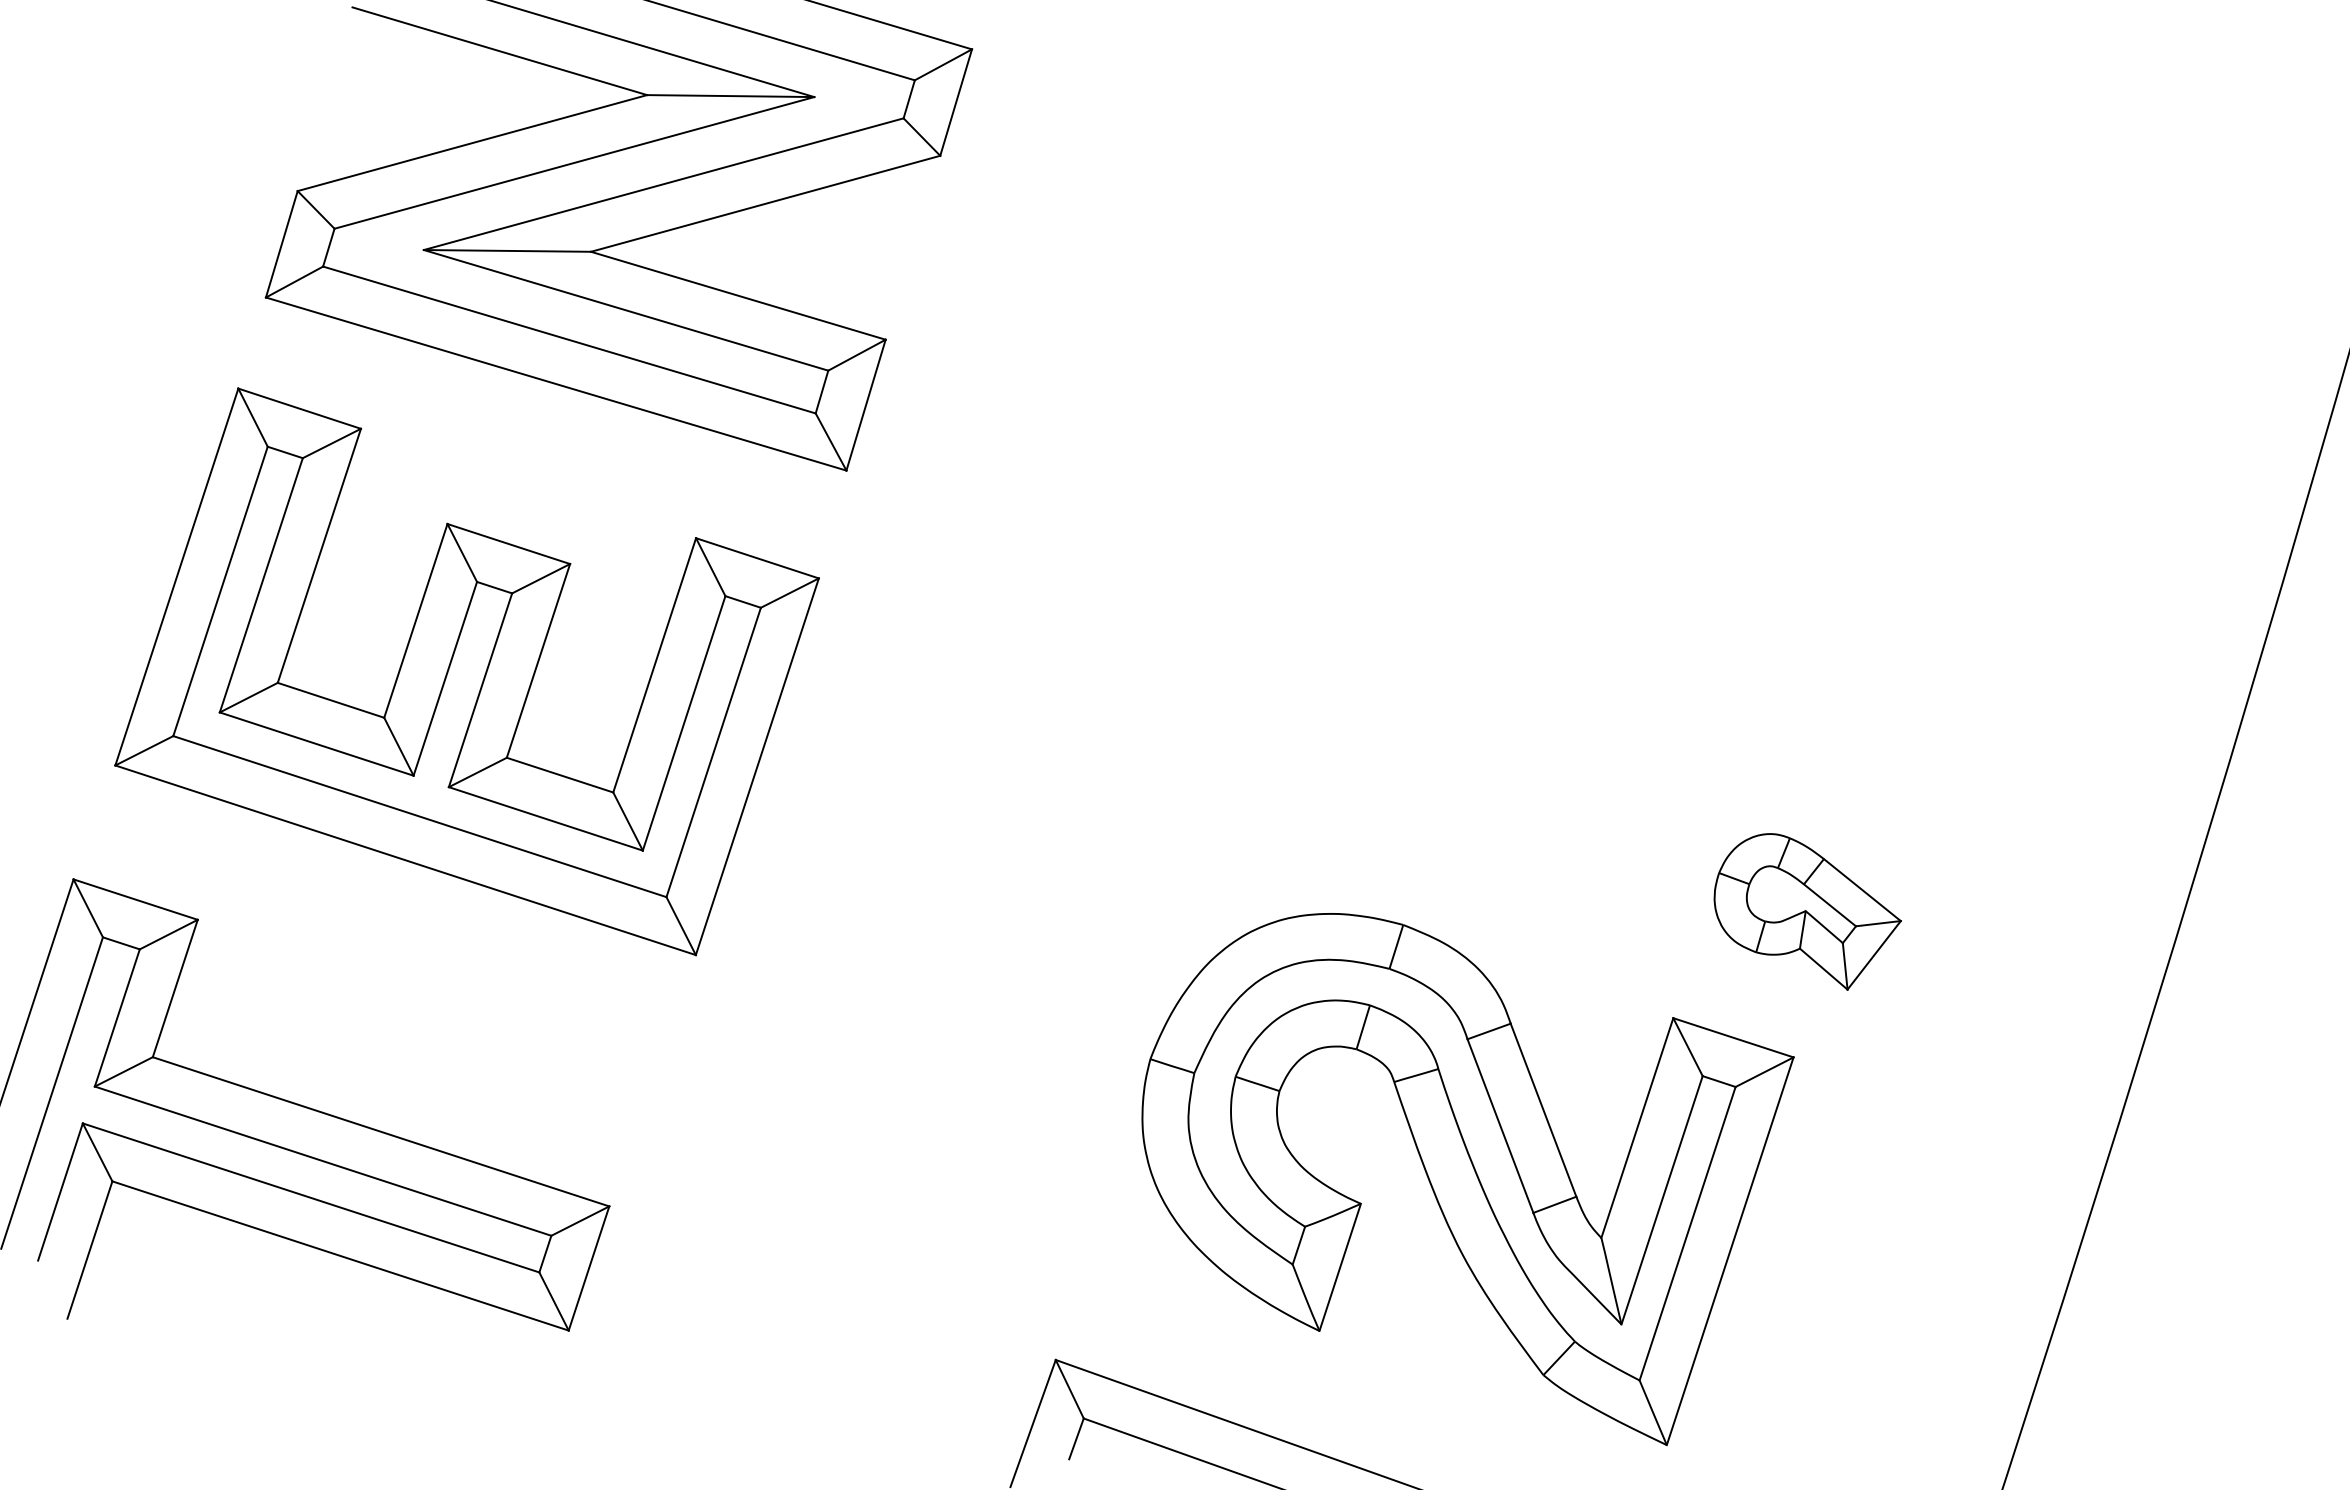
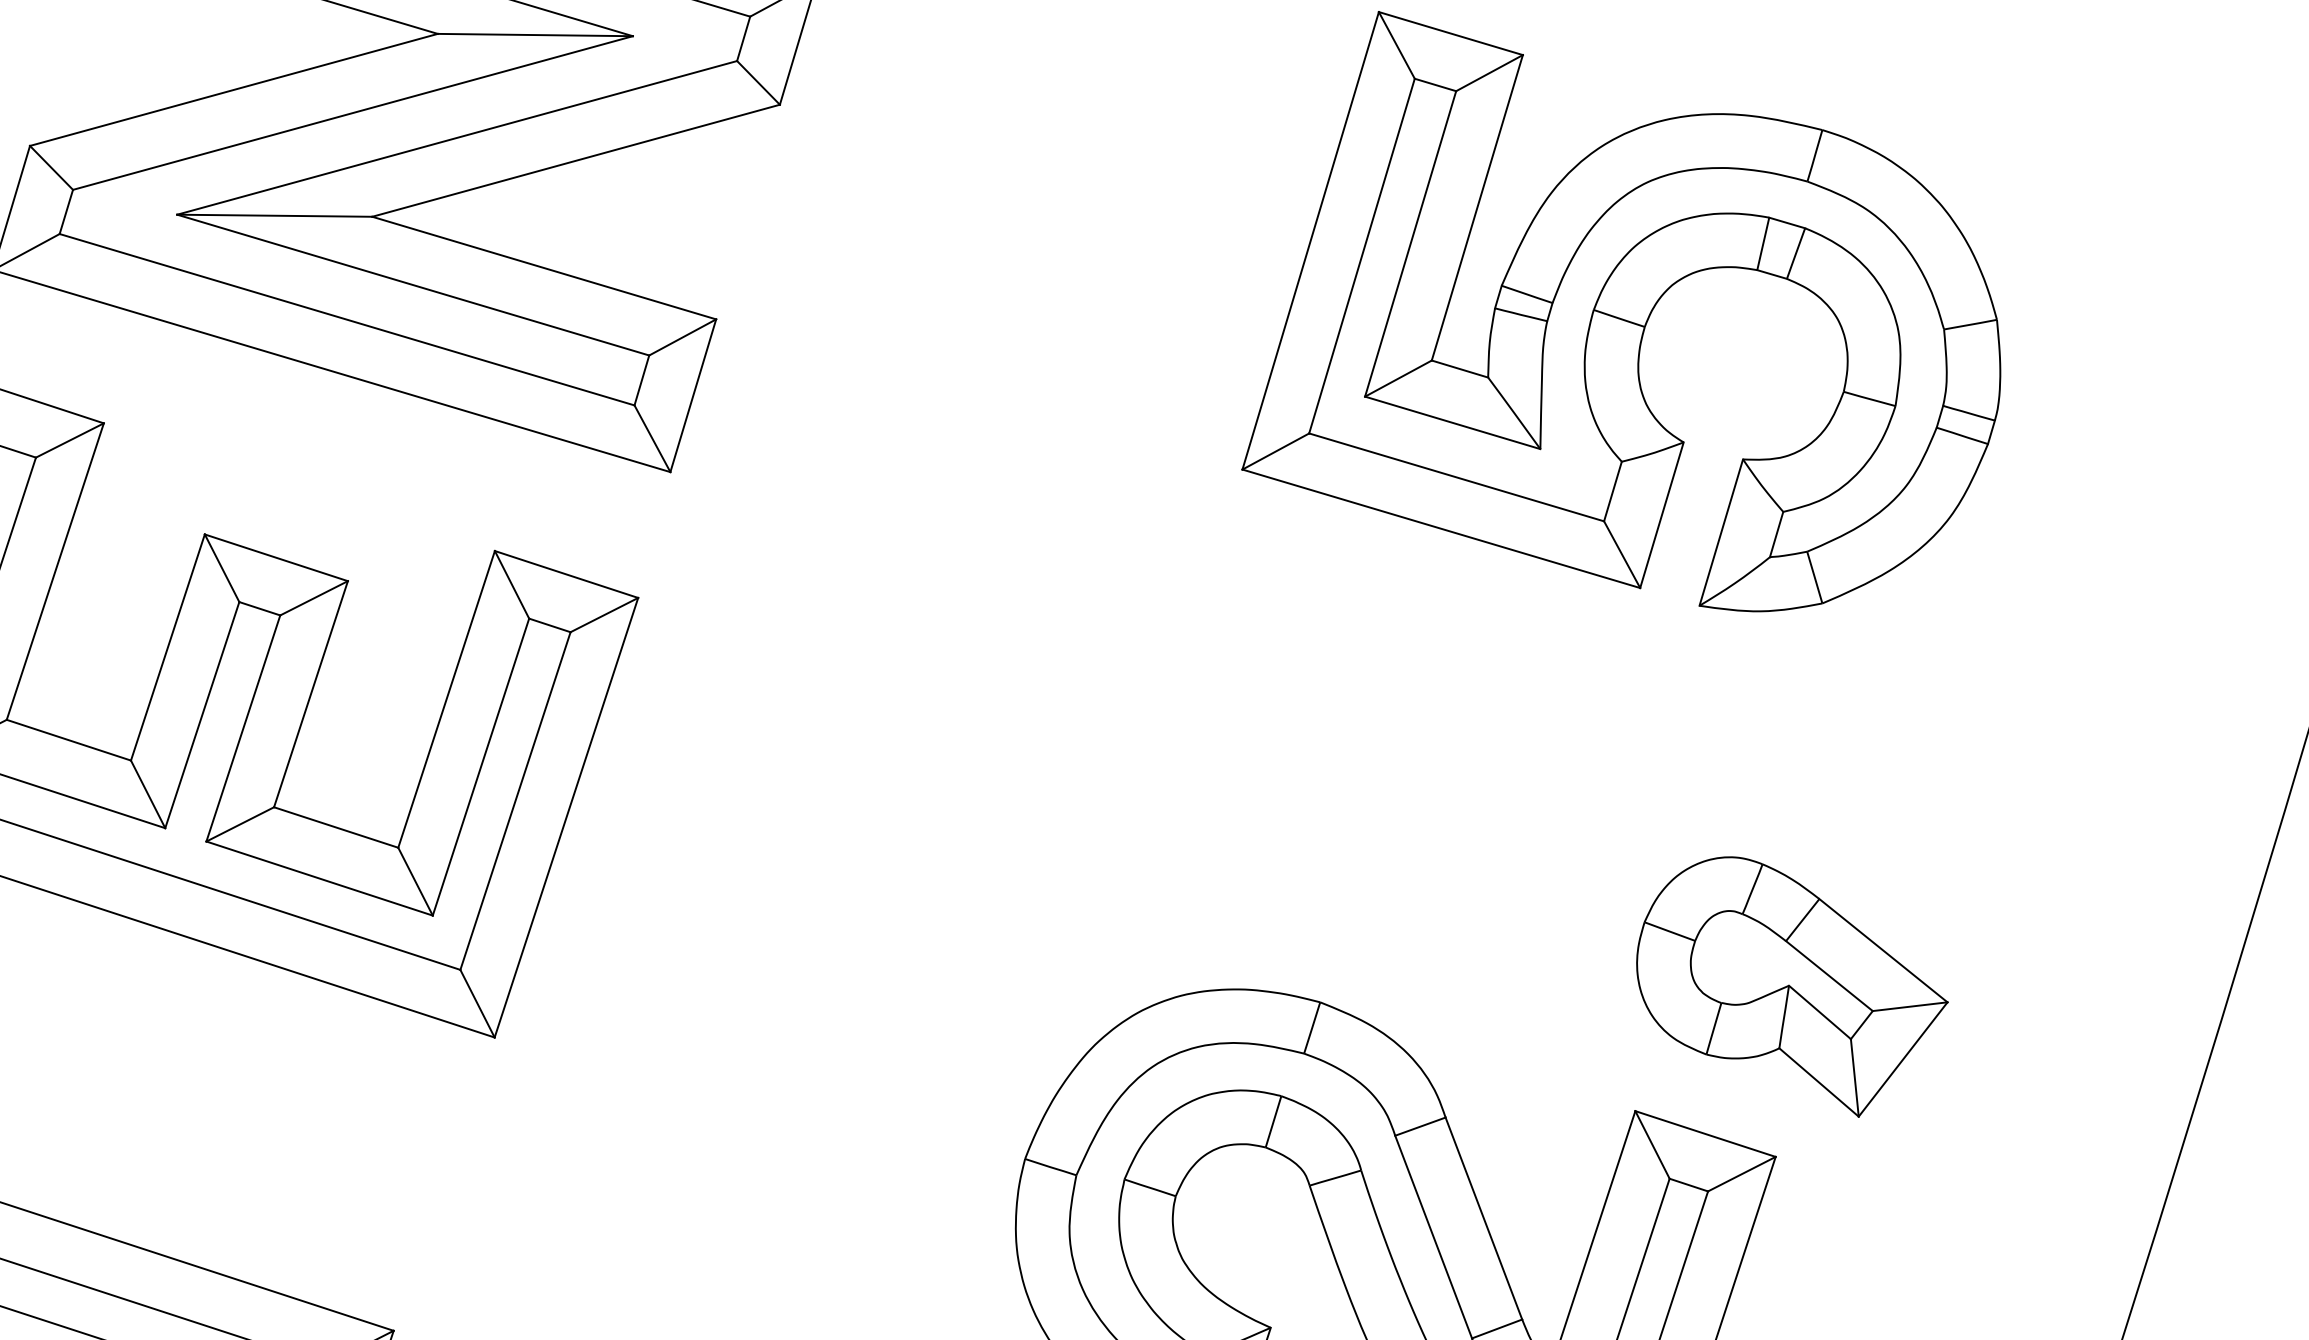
part: (1660, 332) -> (1620, 310), added
part: (1807, 911) -> (1791, 986), size x1.43

